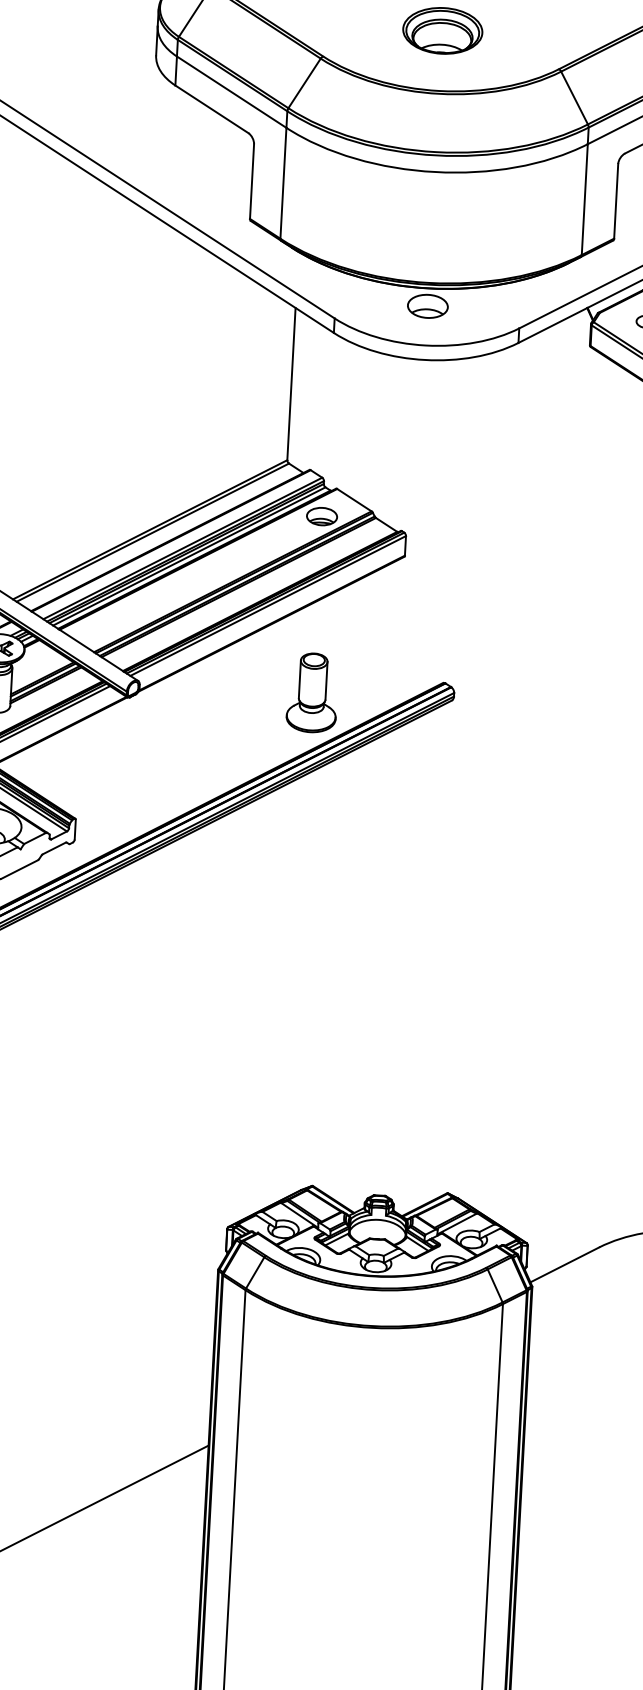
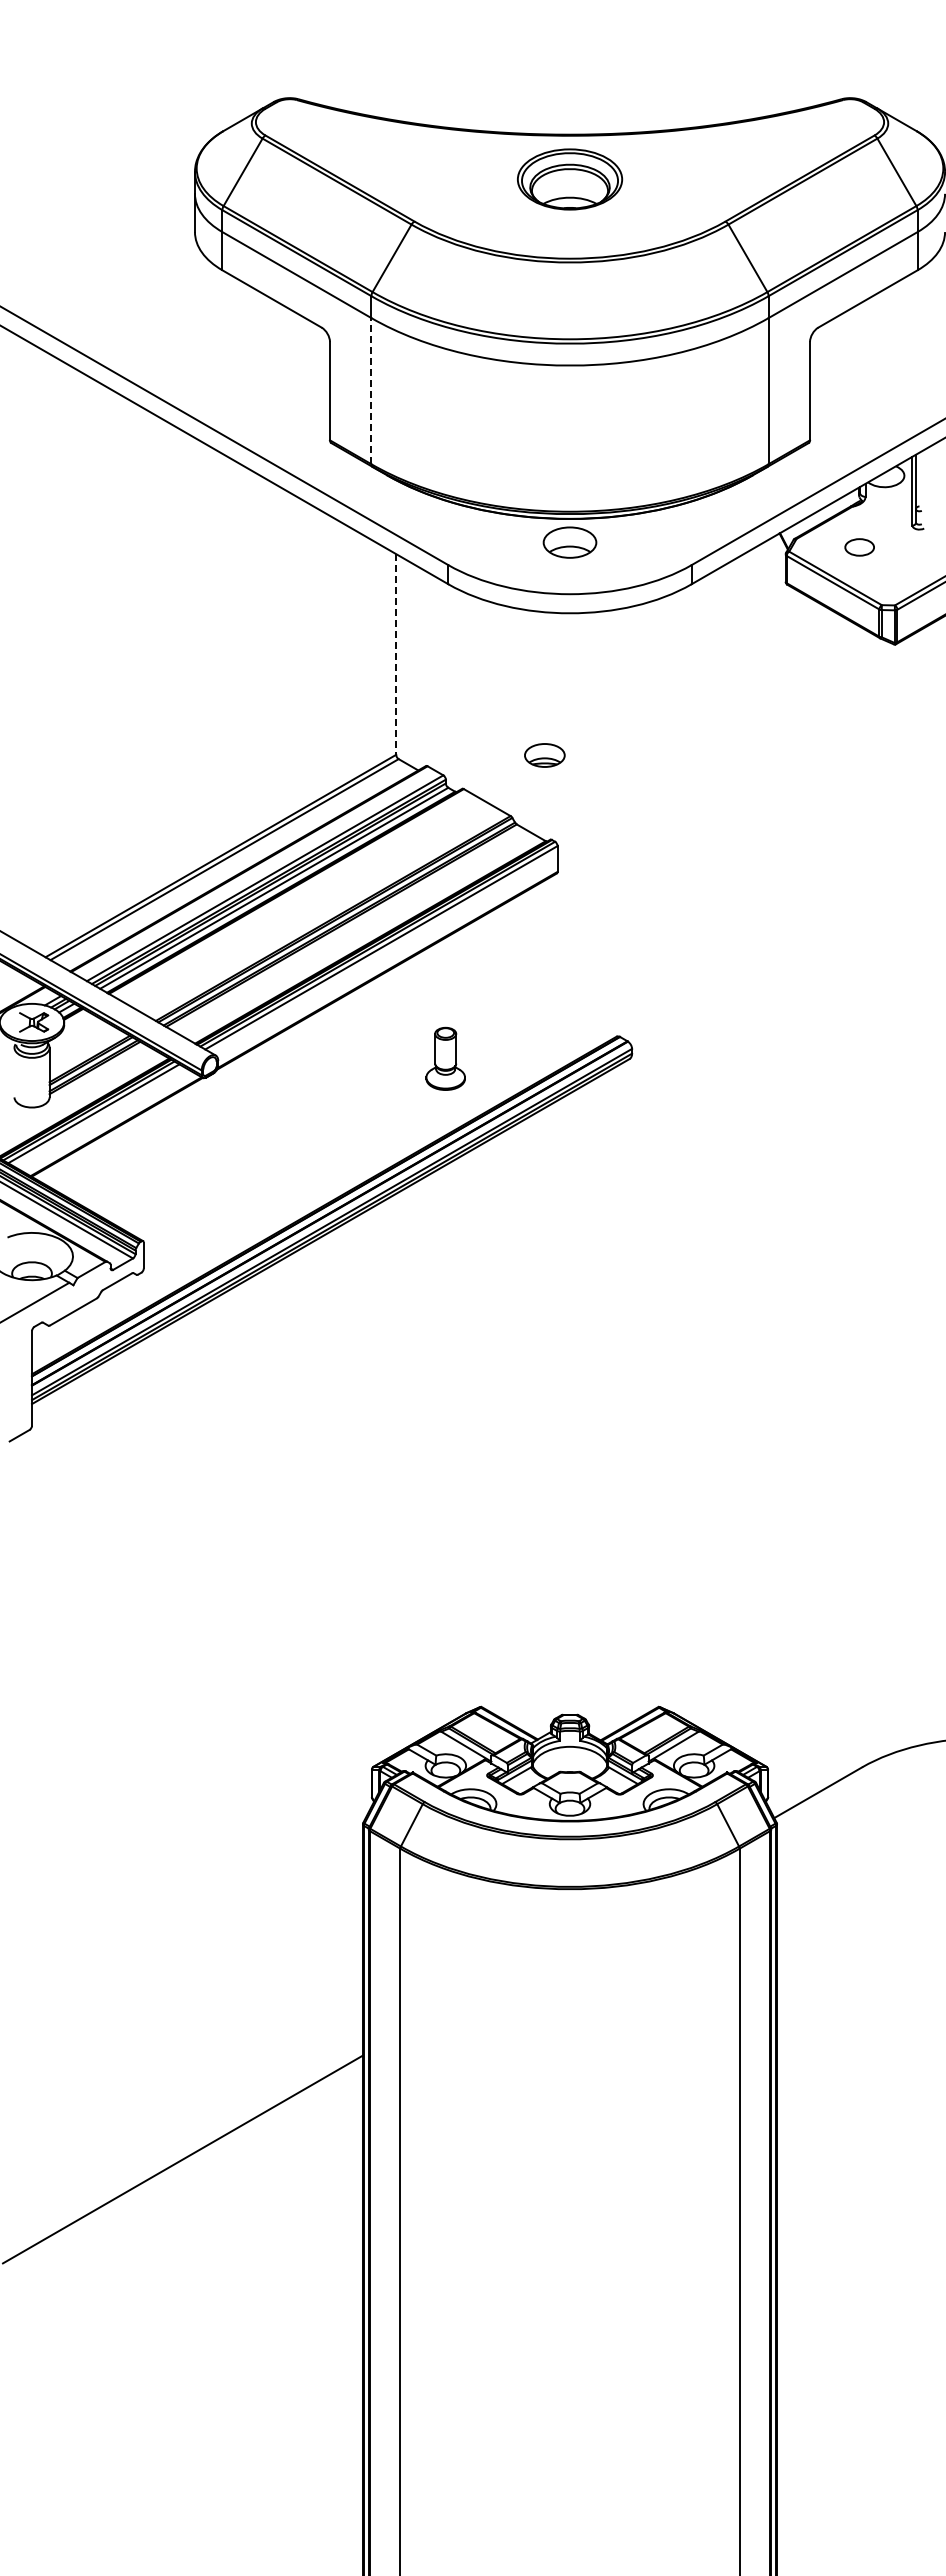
line: (283, 182) -> (371, 390), solid -> dashed
line: (291, 384) -> (396, 654), solid -> dashed
part: (321, 516) -> (544, 755), moved
part: (312, 692) -> (445, 1058), size x0.6

